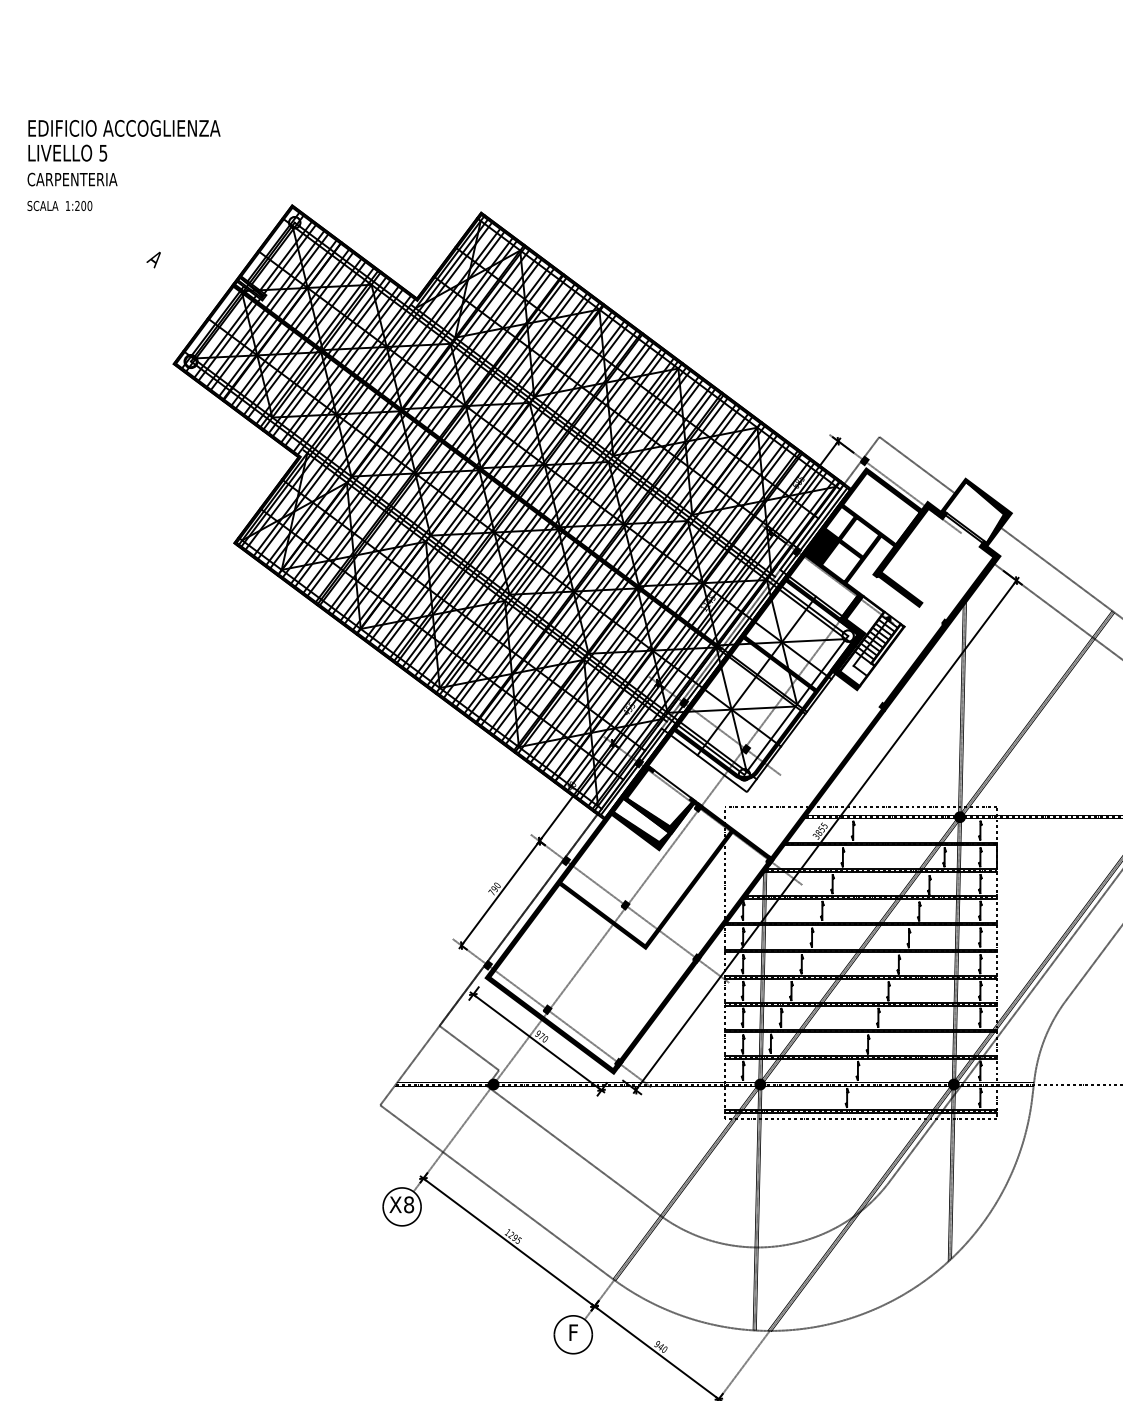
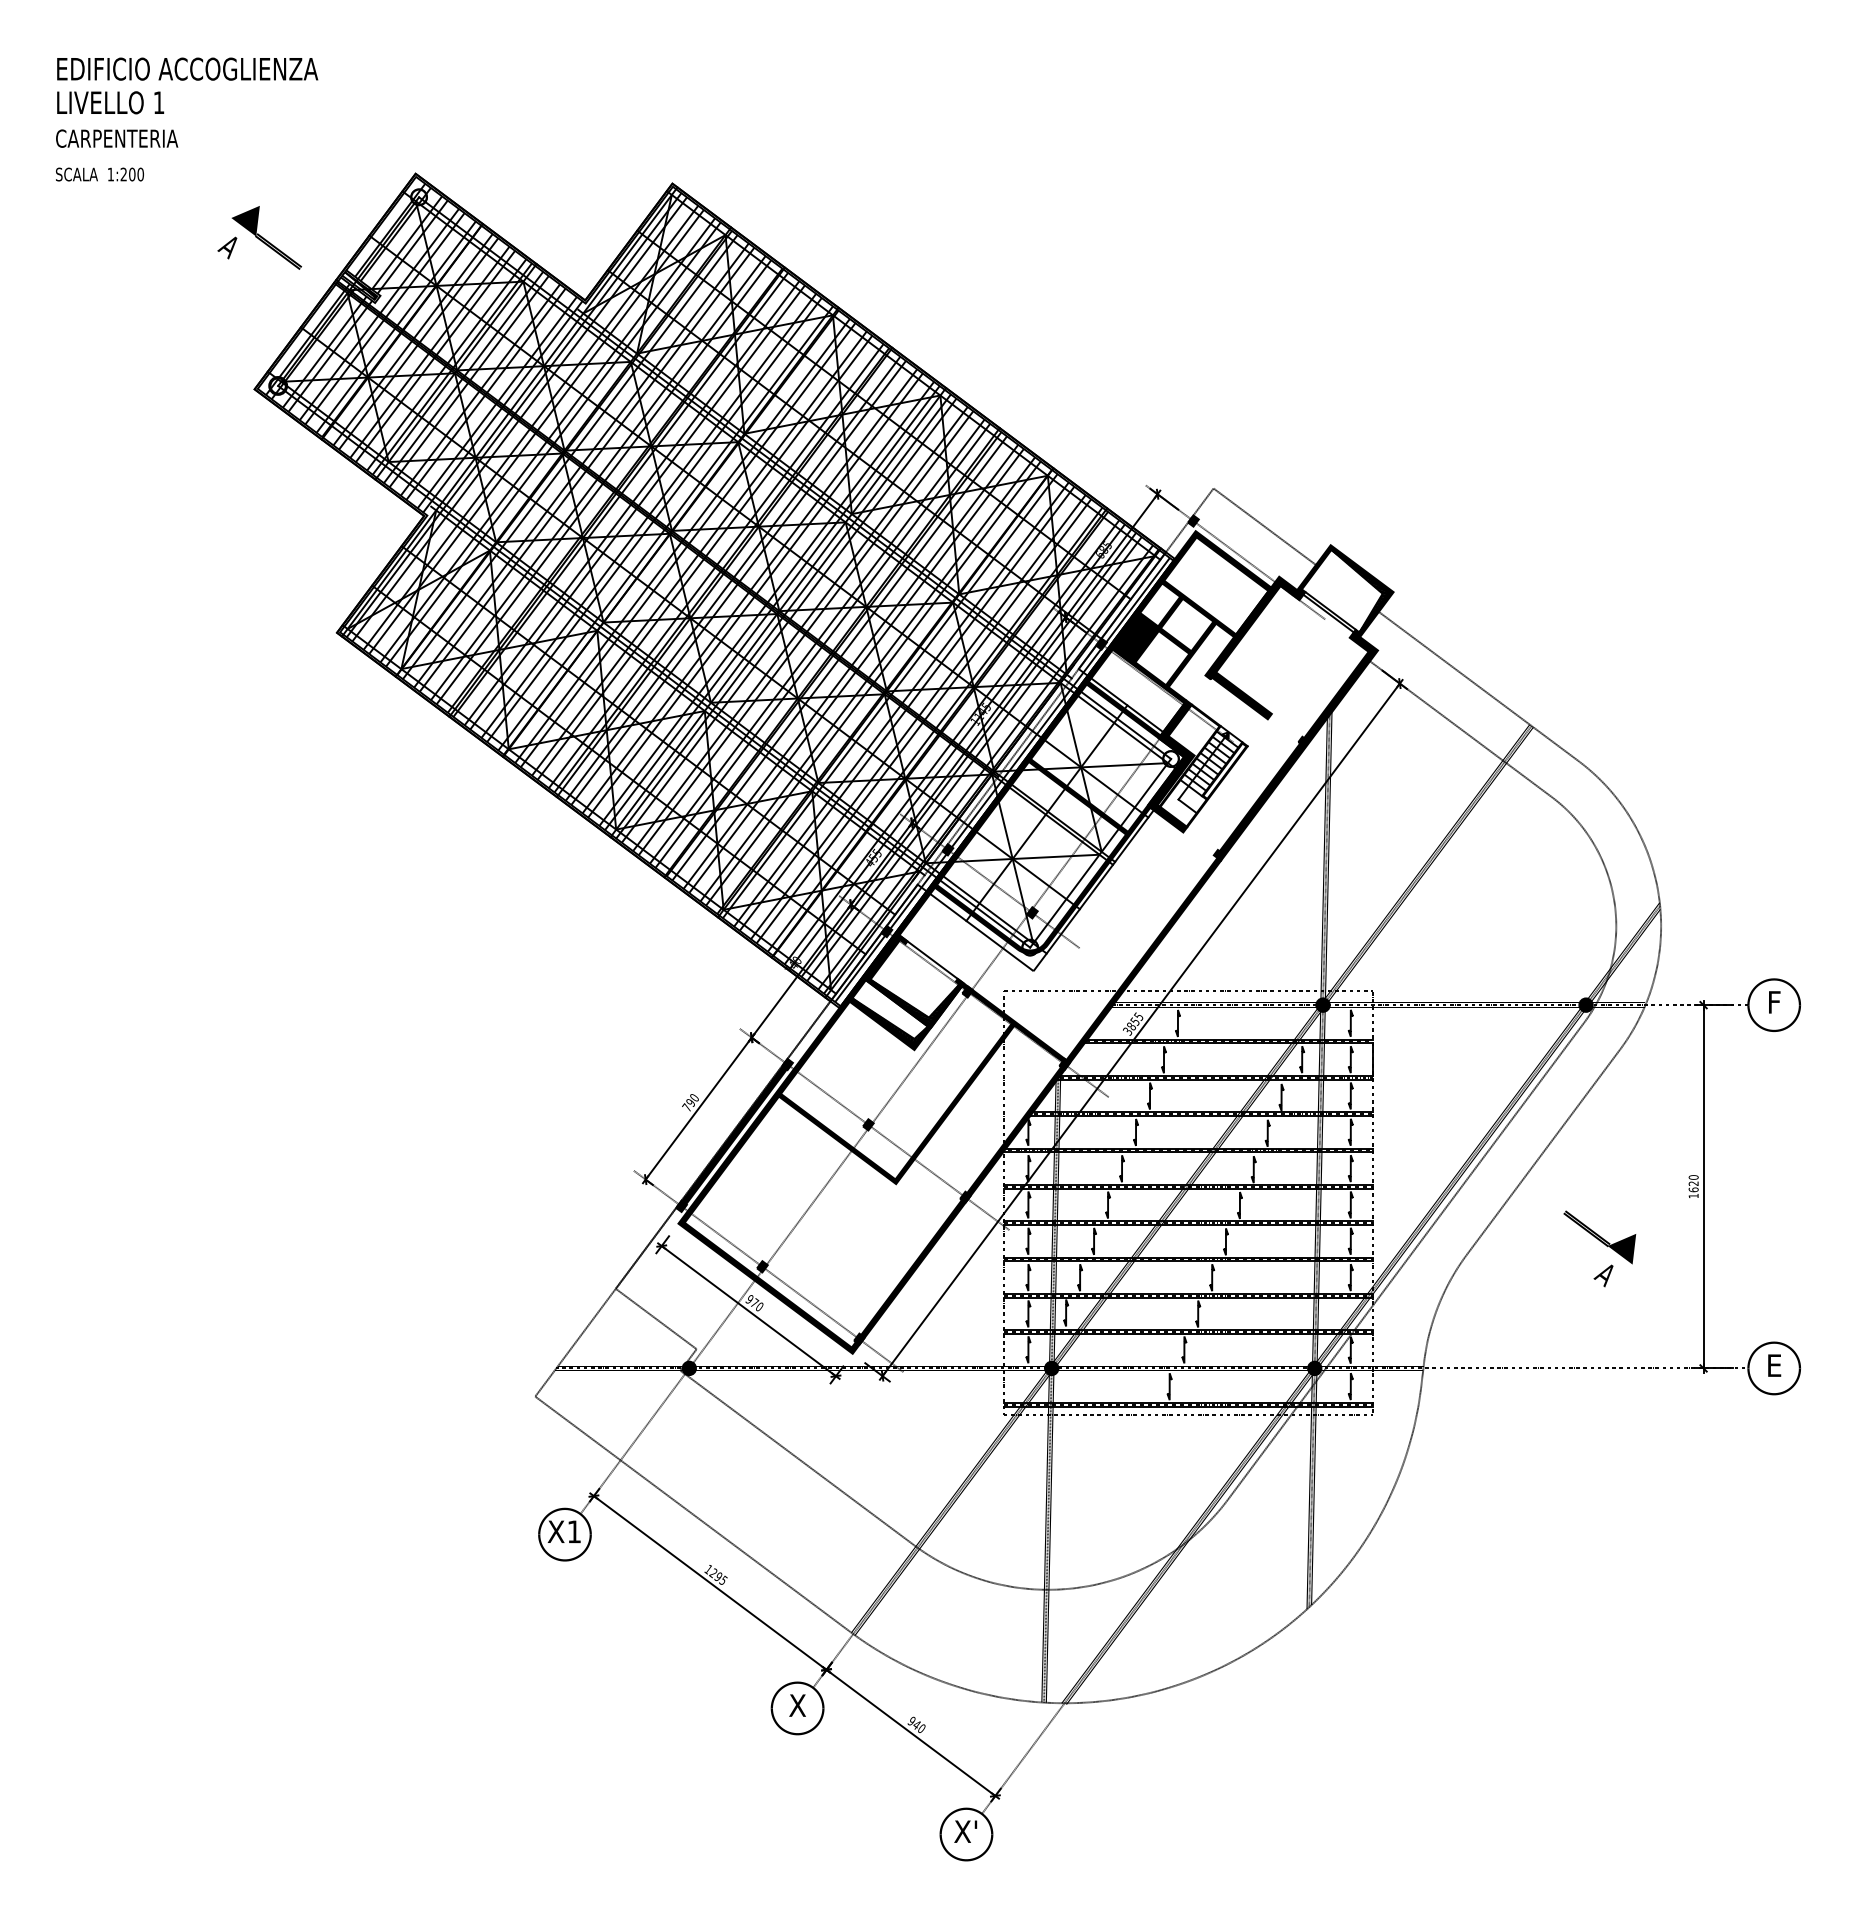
text: (102, 152) -> (158, 102), 5 -> 1
part: (182, 252) -> (266, 237), added
fill: (526, 913) -> (734, 1135), added
text: (409, 1204) -> (574, 1531), X8 -> X1
text: (573, 1332) -> (797, 1705), F -> X

